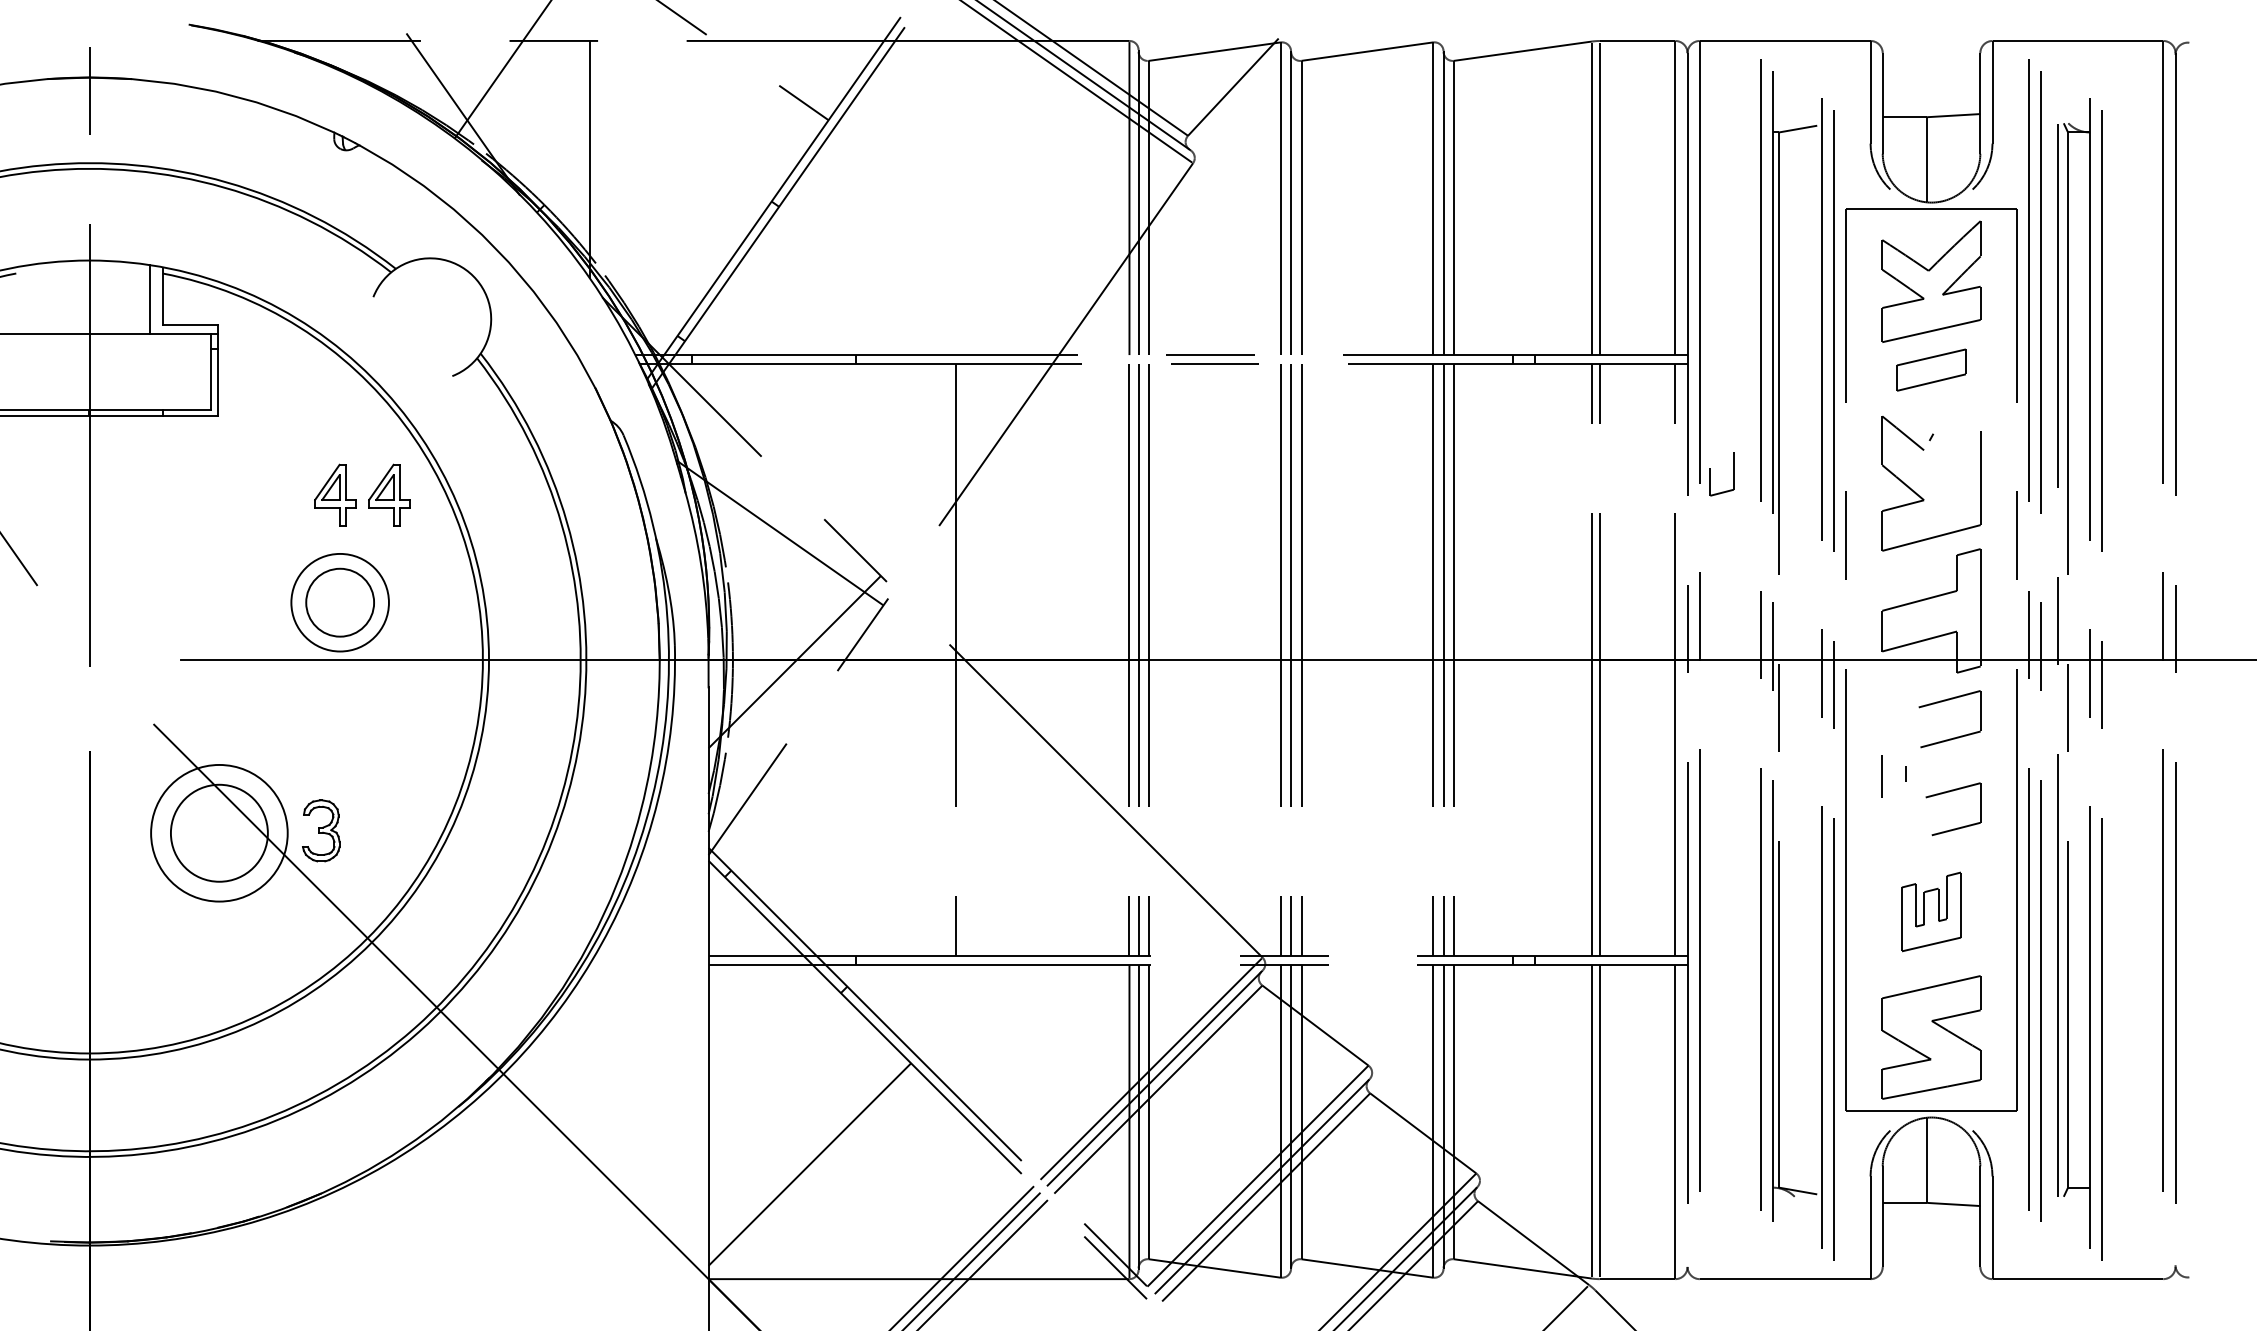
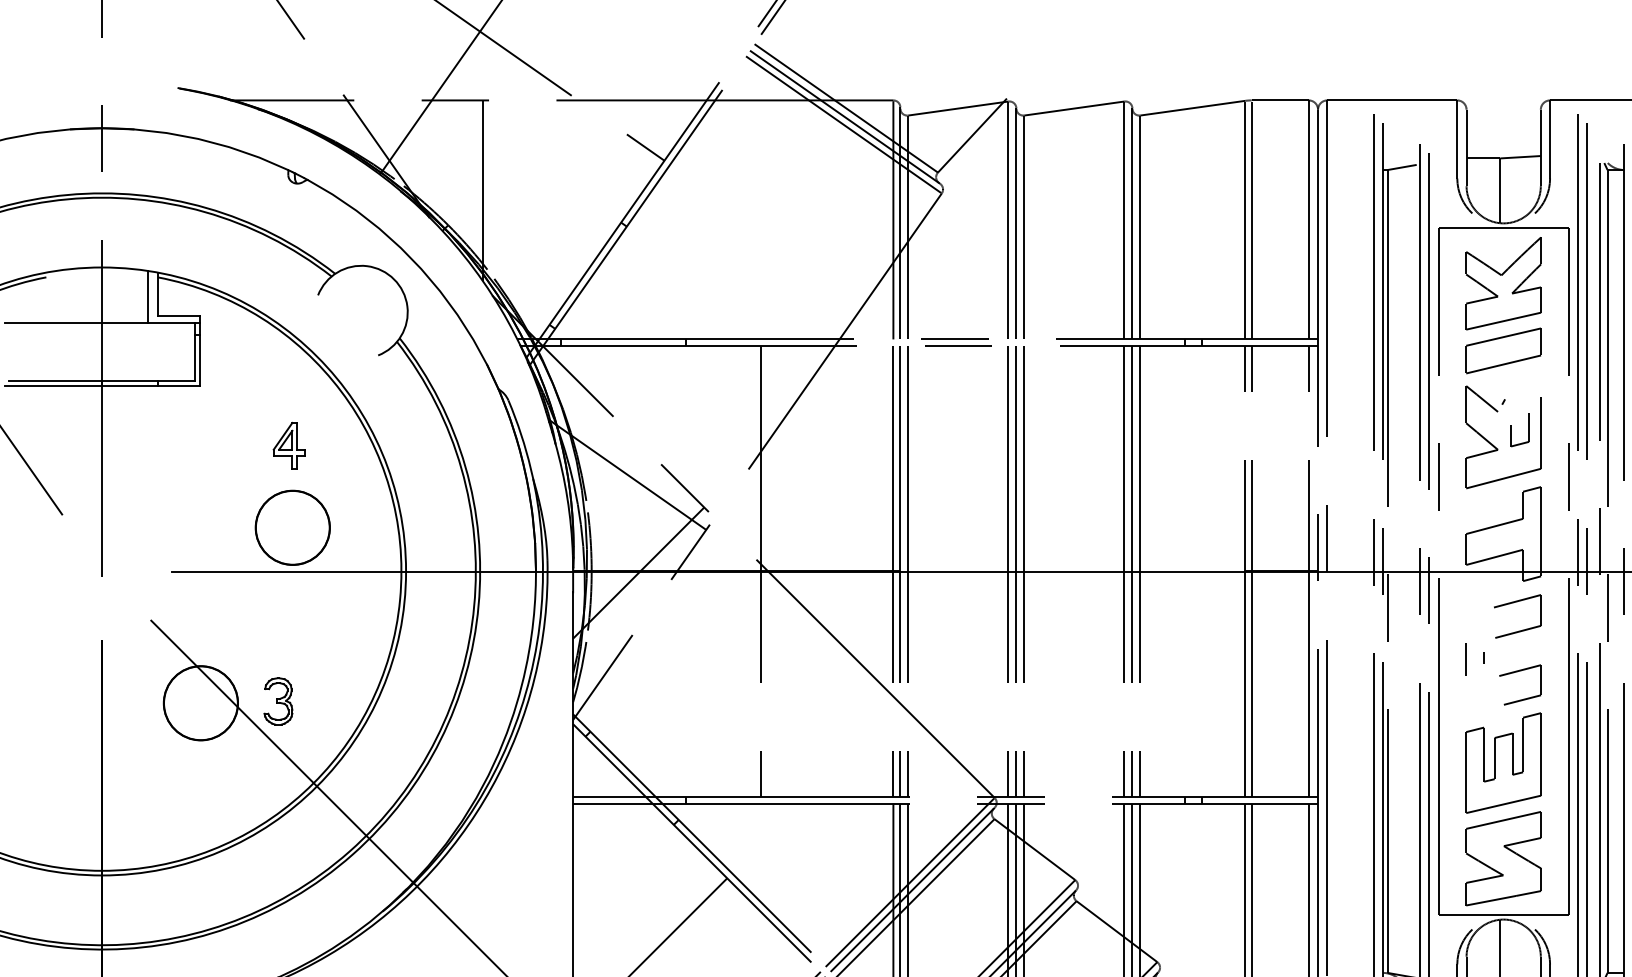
part: (1931, 369) -> (1503, 350), size x1.43
part: (1710, 474) -> (1511, 430), moved
part: (389, 494) -> (330, 445), removed
circle: (339, 602) -> (292, 527), size x1.43
circle: (219, 833) -> (201, 703), size x0.71
part: (1931, 911) -> (1503, 762), size x1.67

